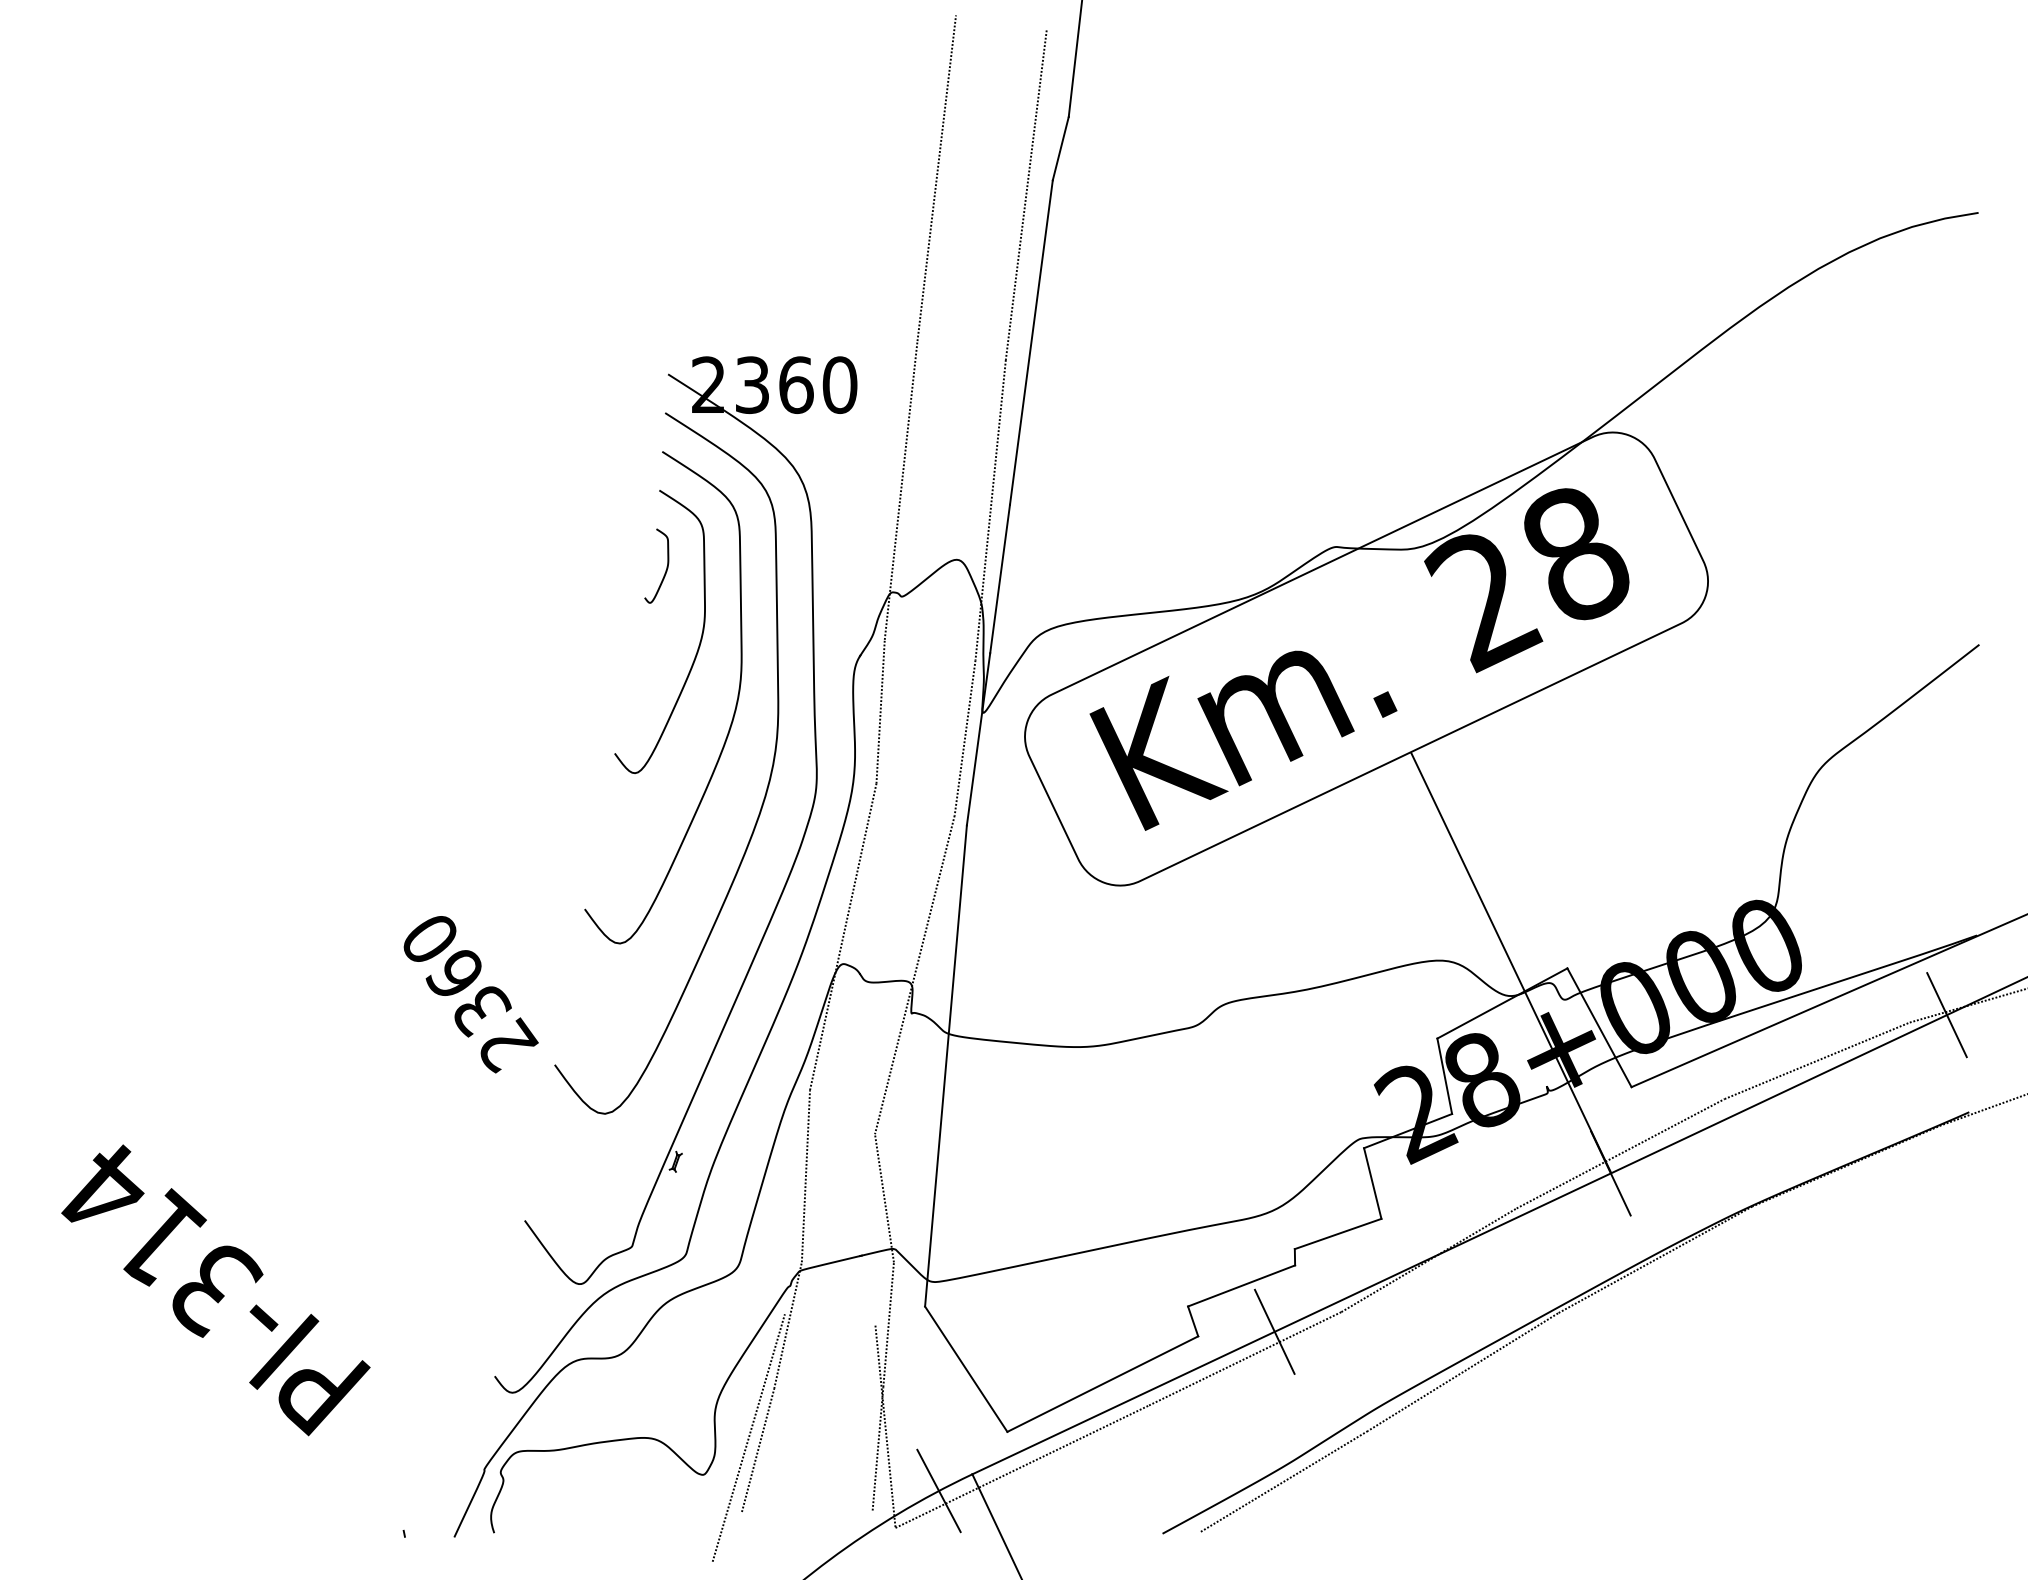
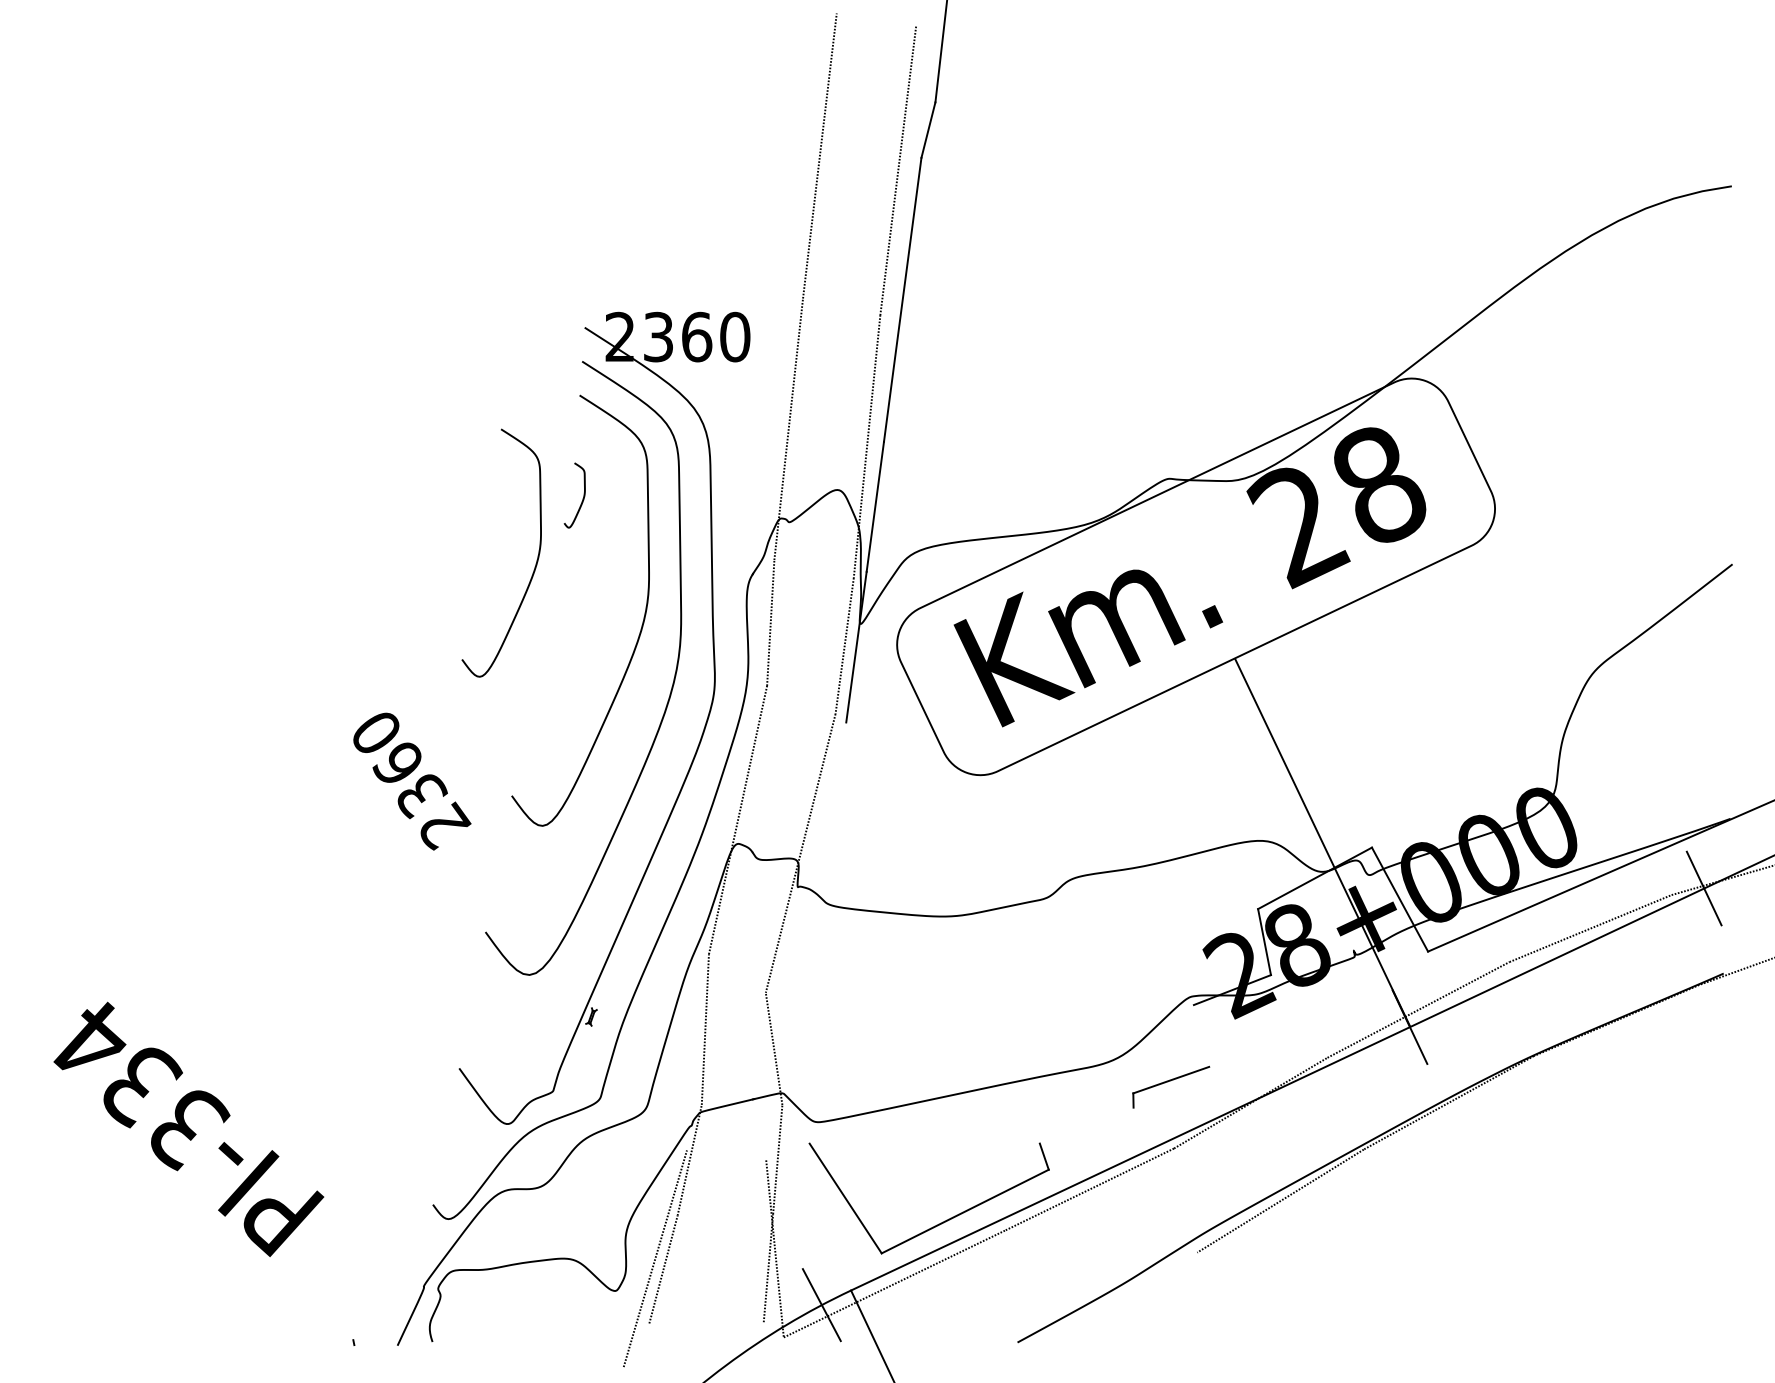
curve: (698, 643) -> (535, 563), moved
text: (471, 994) -> (412, 781), moved
line: (945, 1065) -> (827, 932), removed
line: (1372, 1182) -> (1201, 1035), removed
text: (162, 1238) -> (142, 1084), PI-314 -> PI-334
line: (1241, 1285) -> (1086, 1125), removed
line: (1274, 1331) -> (1115, 1165), removed
line: (1283, 1481) -> (1123, 1296), removed

